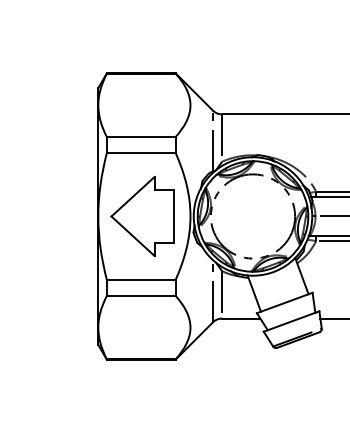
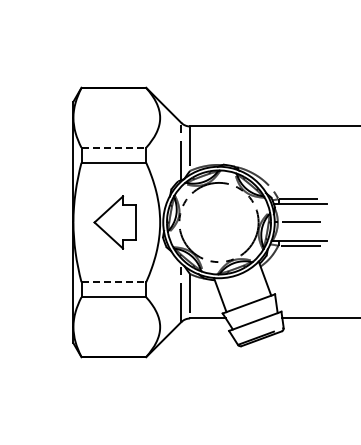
line: (141, 136) -> (114, 147), solid -> dashed
part: (141, 216) -> (114, 222), size x0.7
line: (141, 280) -> (114, 282), solid -> dashed

